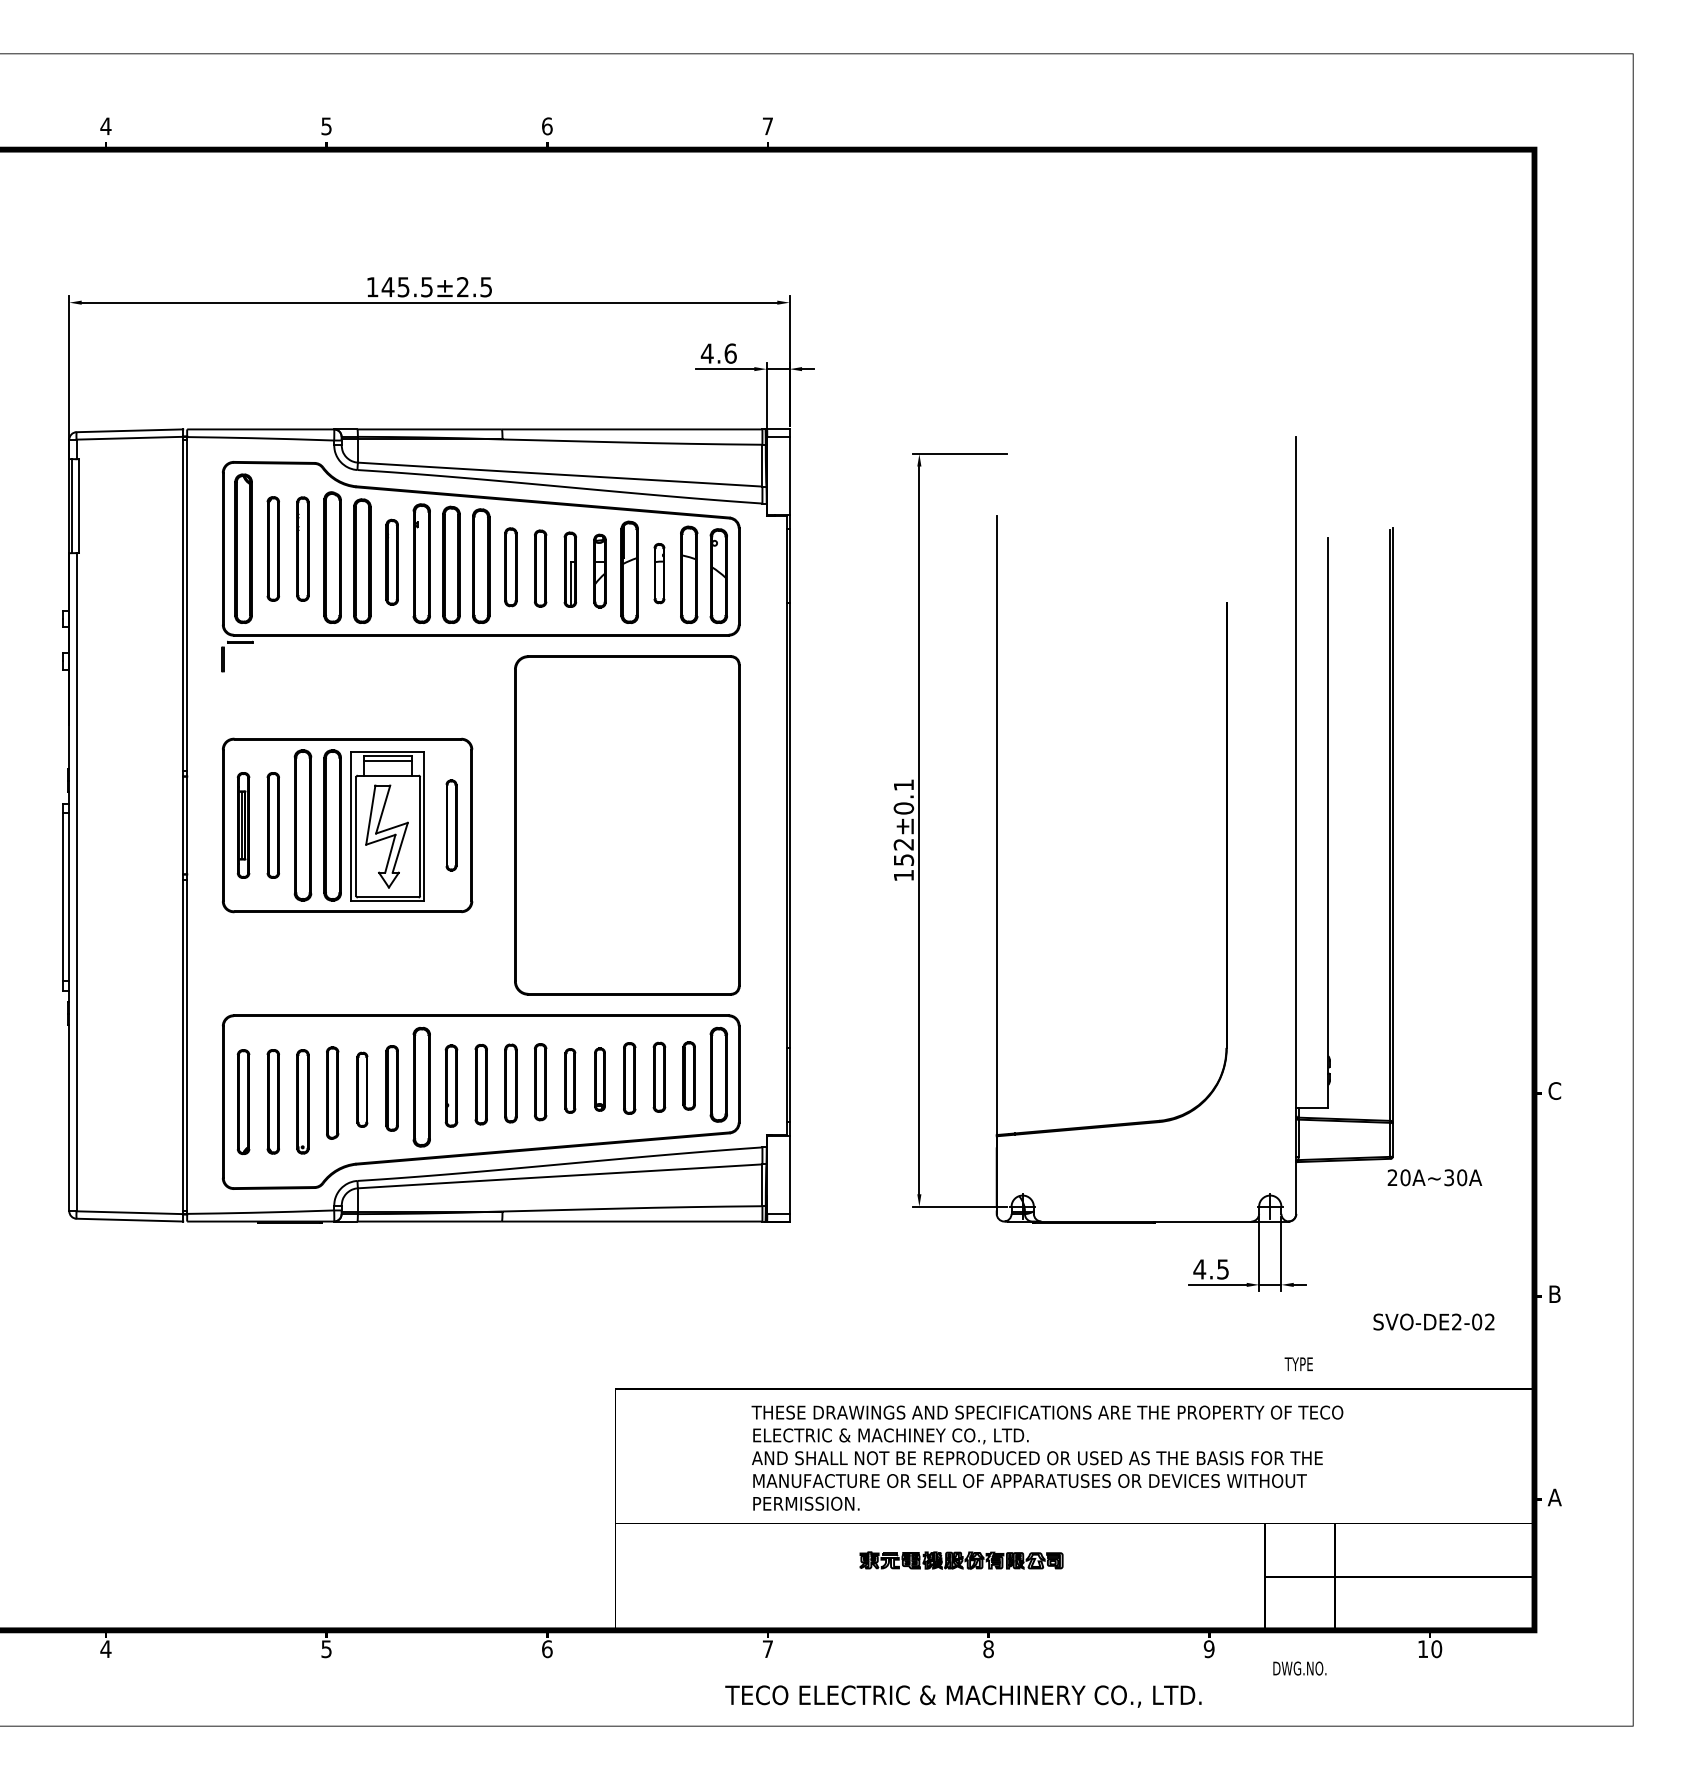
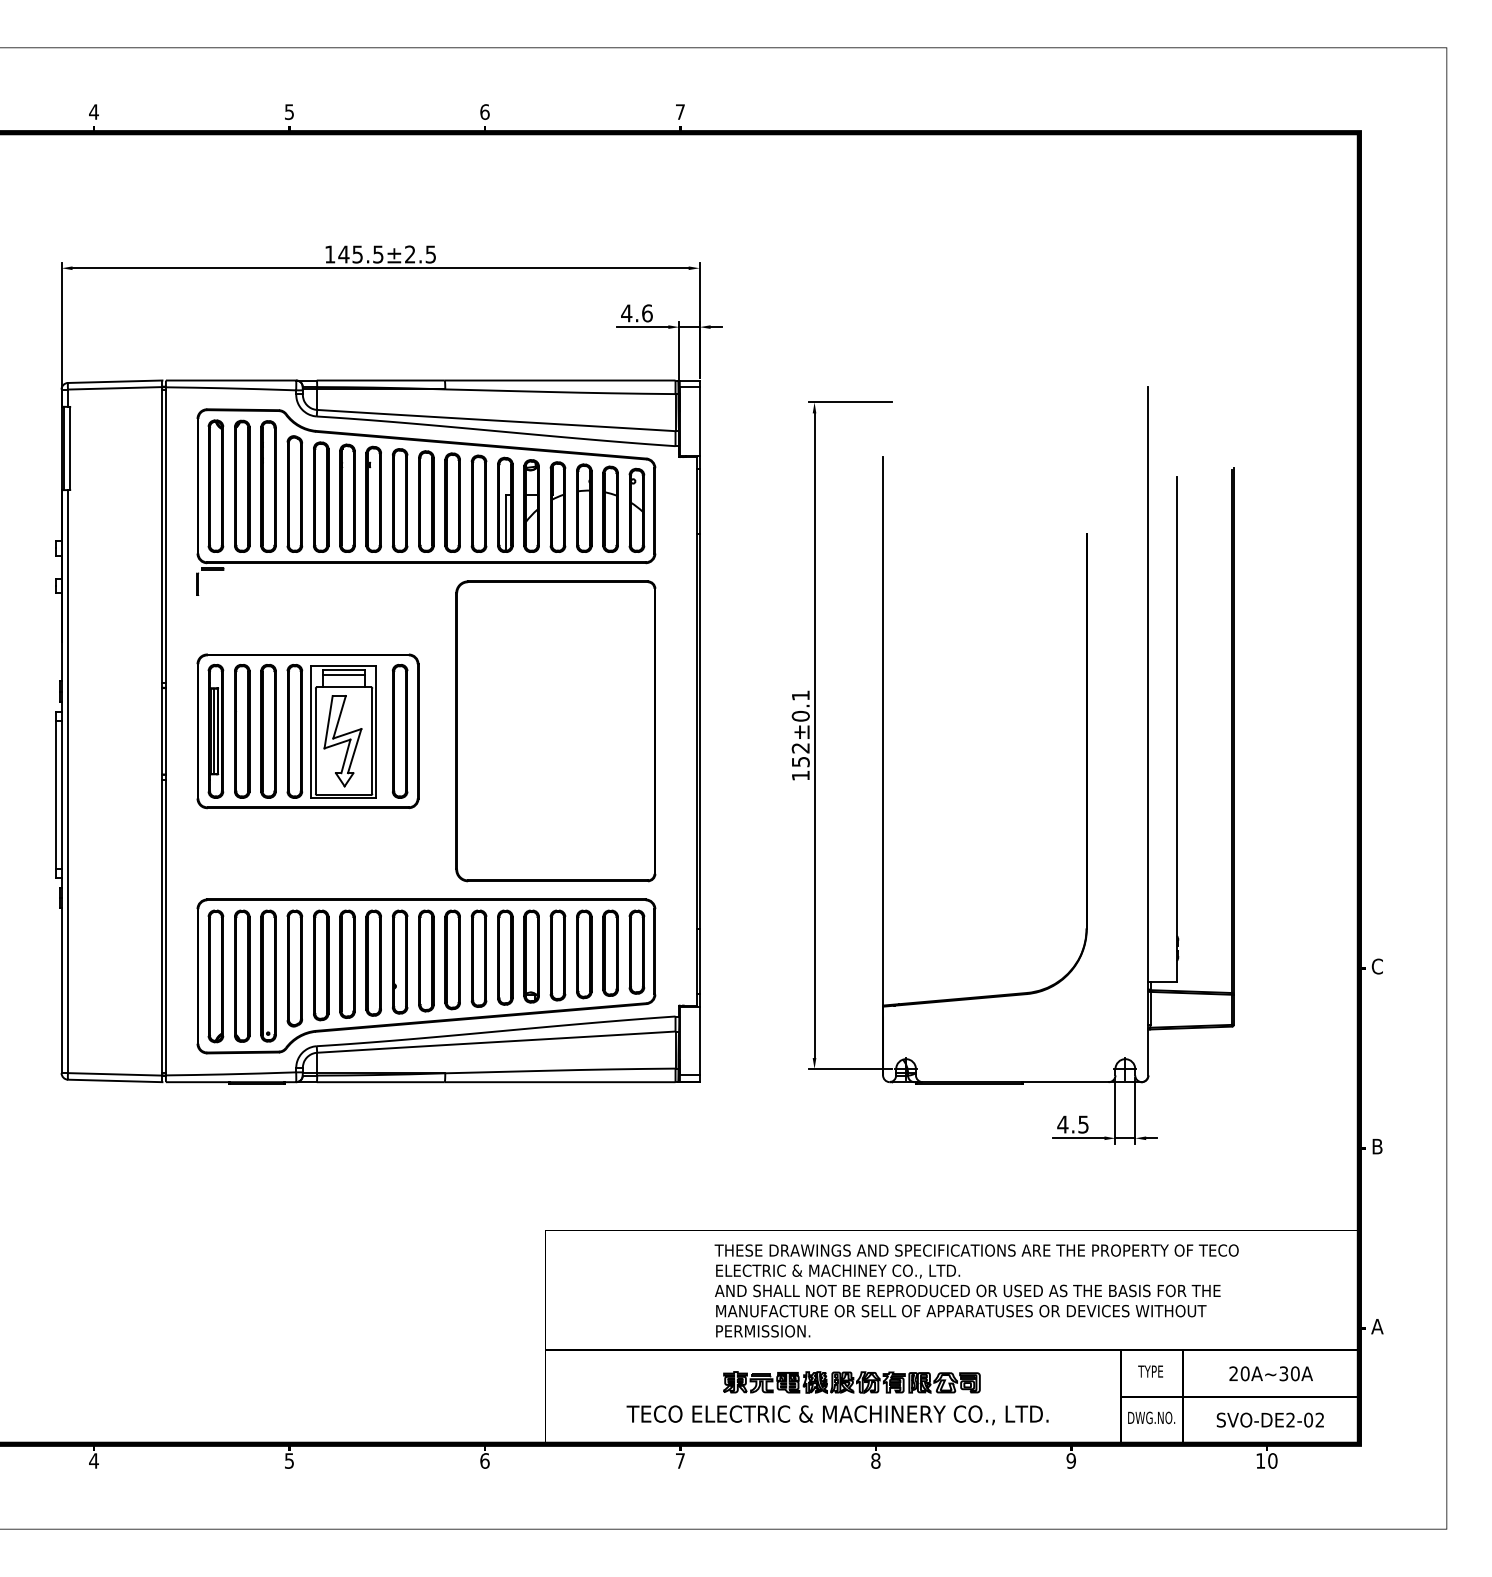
part: (273, 548) -> (242, 485), size x1.43
part: (302, 548) -> (268, 485), size x1.43
part: (392, 561) -> (347, 497), size x1.43
part: (510, 566) -> (452, 501), size x1.43
part: (540, 568) -> (478, 503), size x1.43
part: (570, 569) -> (505, 504), size x1.43
part: (599, 570) -> (531, 505), size x1.43
part: (659, 573) -> (584, 508), size x1.67
part: (243, 825) -> (215, 731), size x1.43
part: (273, 825) -> (242, 731), size x1.43
part: (451, 825) -> (400, 731), size x1.67
part: (689, 1075) -> (610, 952), size x1.43
part: (659, 1077) -> (584, 954), size x1.43
part: (629, 1078) -> (557, 955), size x1.43
part: (599, 1079) -> (531, 956), size x1.67
part: (570, 1080) -> (505, 957), size x1.67
part: (540, 1081) -> (478, 958), size x1.43
part: (510, 1083) -> (452, 959), size x1.43
part: (481, 1084) -> (426, 960), size x1.43
part: (451, 1086) -> (400, 962), size x1.43
part: (392, 1088) -> (347, 964), size x1.43
part: (362, 1089) -> (321, 965), size x1.67
part: (332, 1092) -> (294, 967), size x1.43
part: (243, 1101) -> (215, 975), size x1.43
part: (273, 1101) -> (242, 975), size x1.43
part: (302, 1101) -> (268, 975), size x1.43
text: (1434, 1177) -> (1270, 1373), moved
text: (1433, 1321) -> (1269, 1419), moved
text: (1298, 1364) -> (1150, 1371), moved
text: (1047, 1457) -> (976, 1290), moved
part: (961, 1560) -> (851, 1382), size x1.43
text: (1299, 1668) -> (1151, 1417), moved
text: (963, 1696) -> (837, 1415), moved

